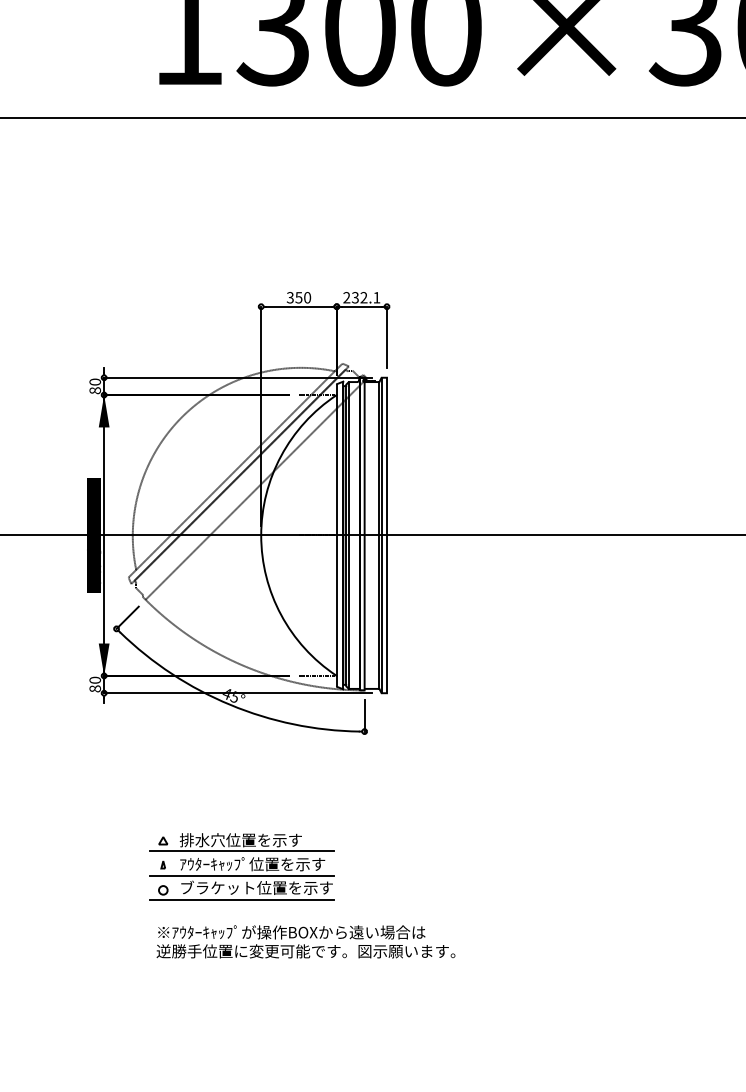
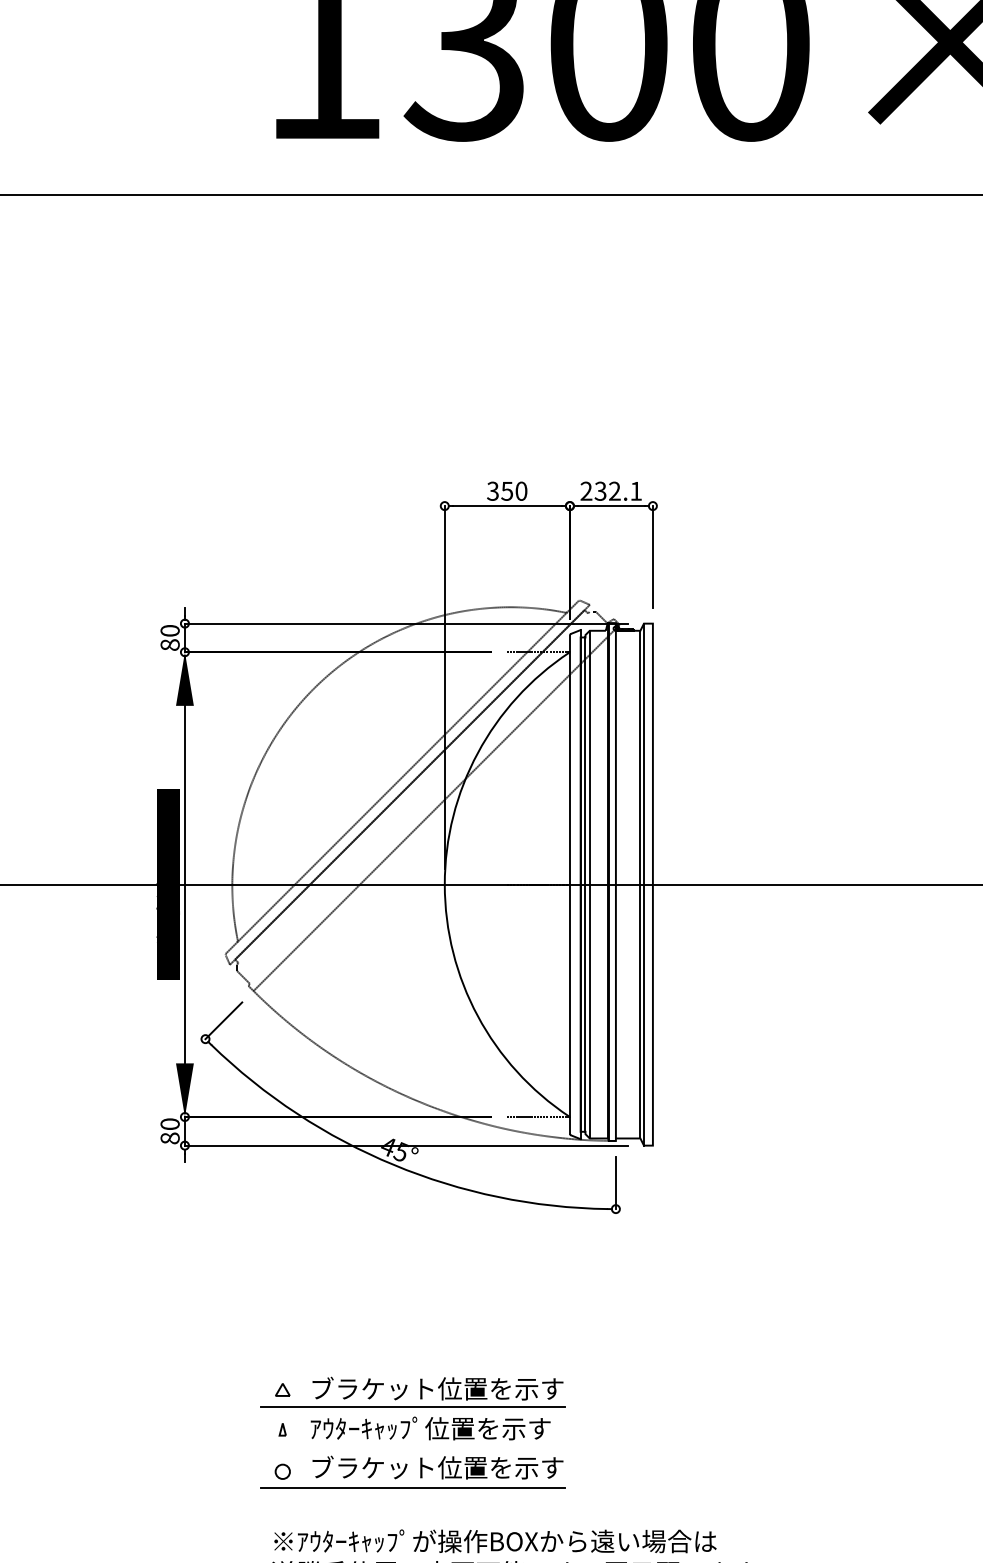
text: (255, 840) -> (435, 1389), 排水穴位置を示す -> ブラケット位置を示す
line: (241, 876) -> (412, 1448), removed

